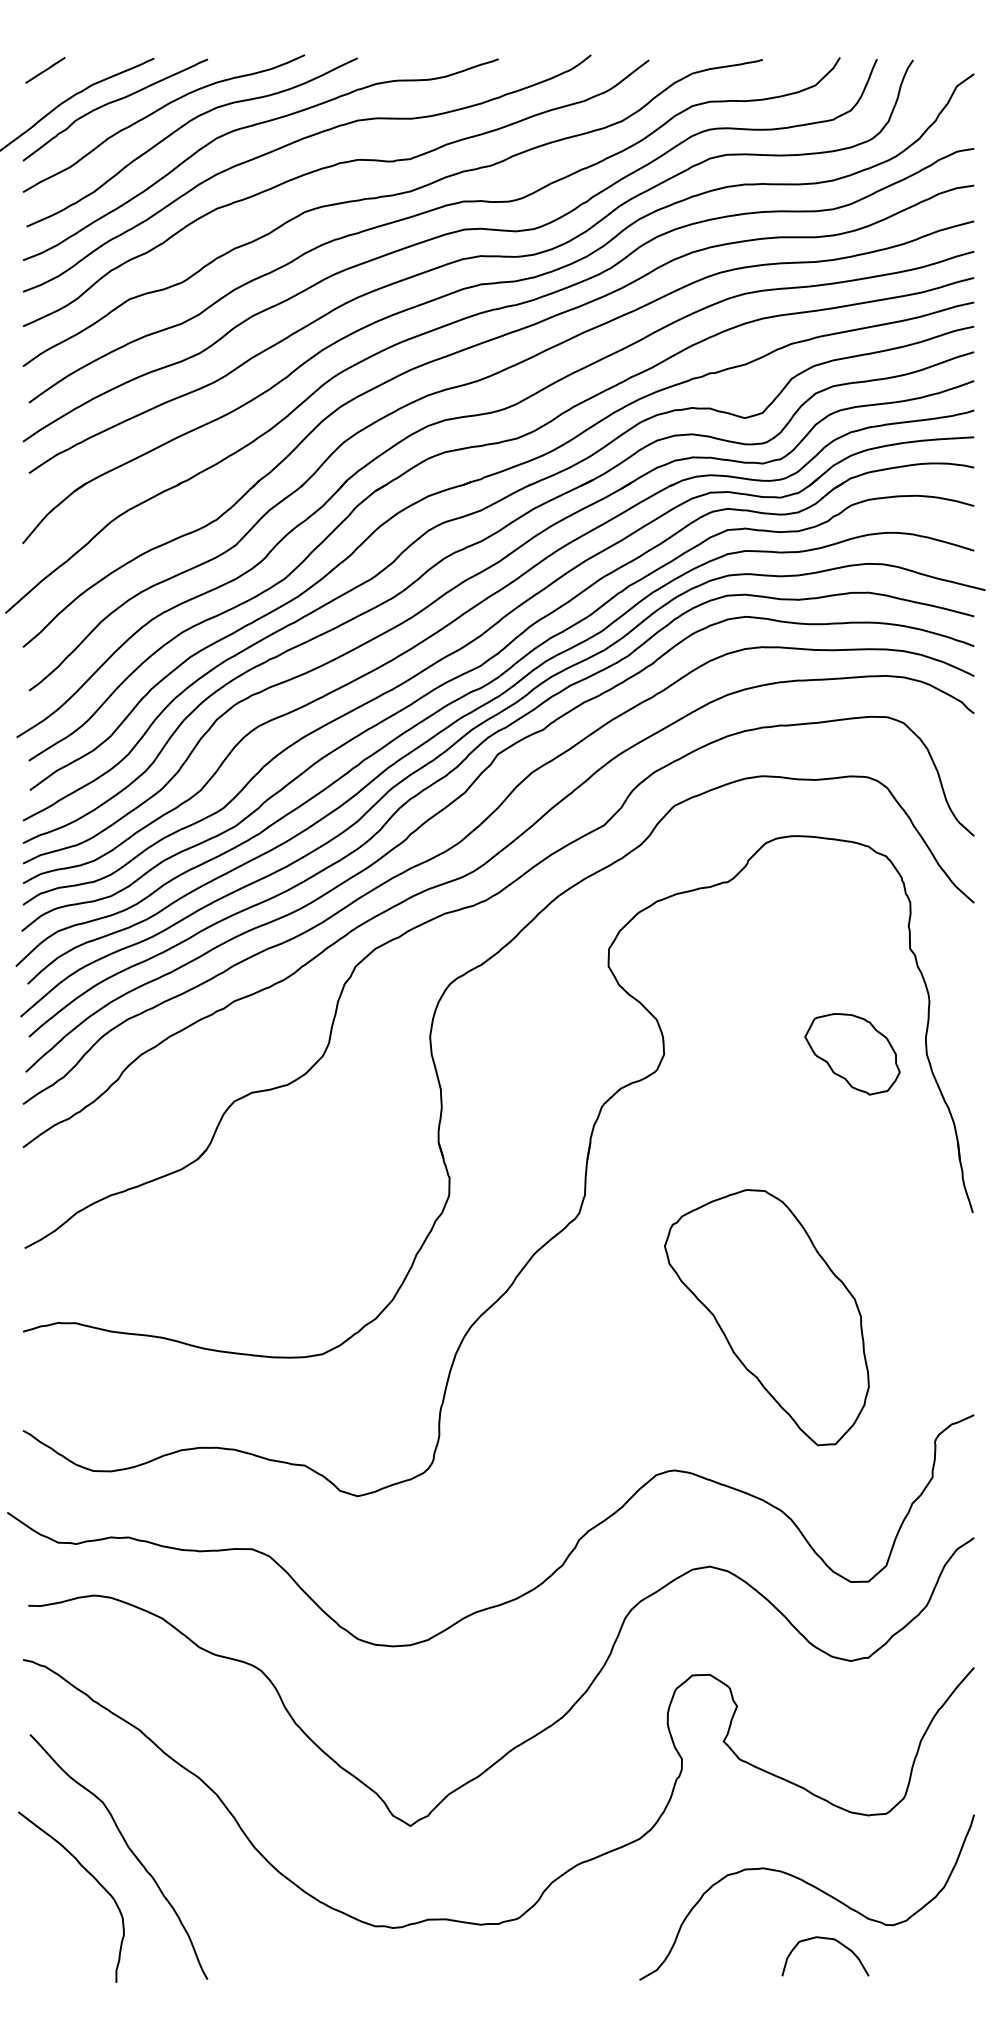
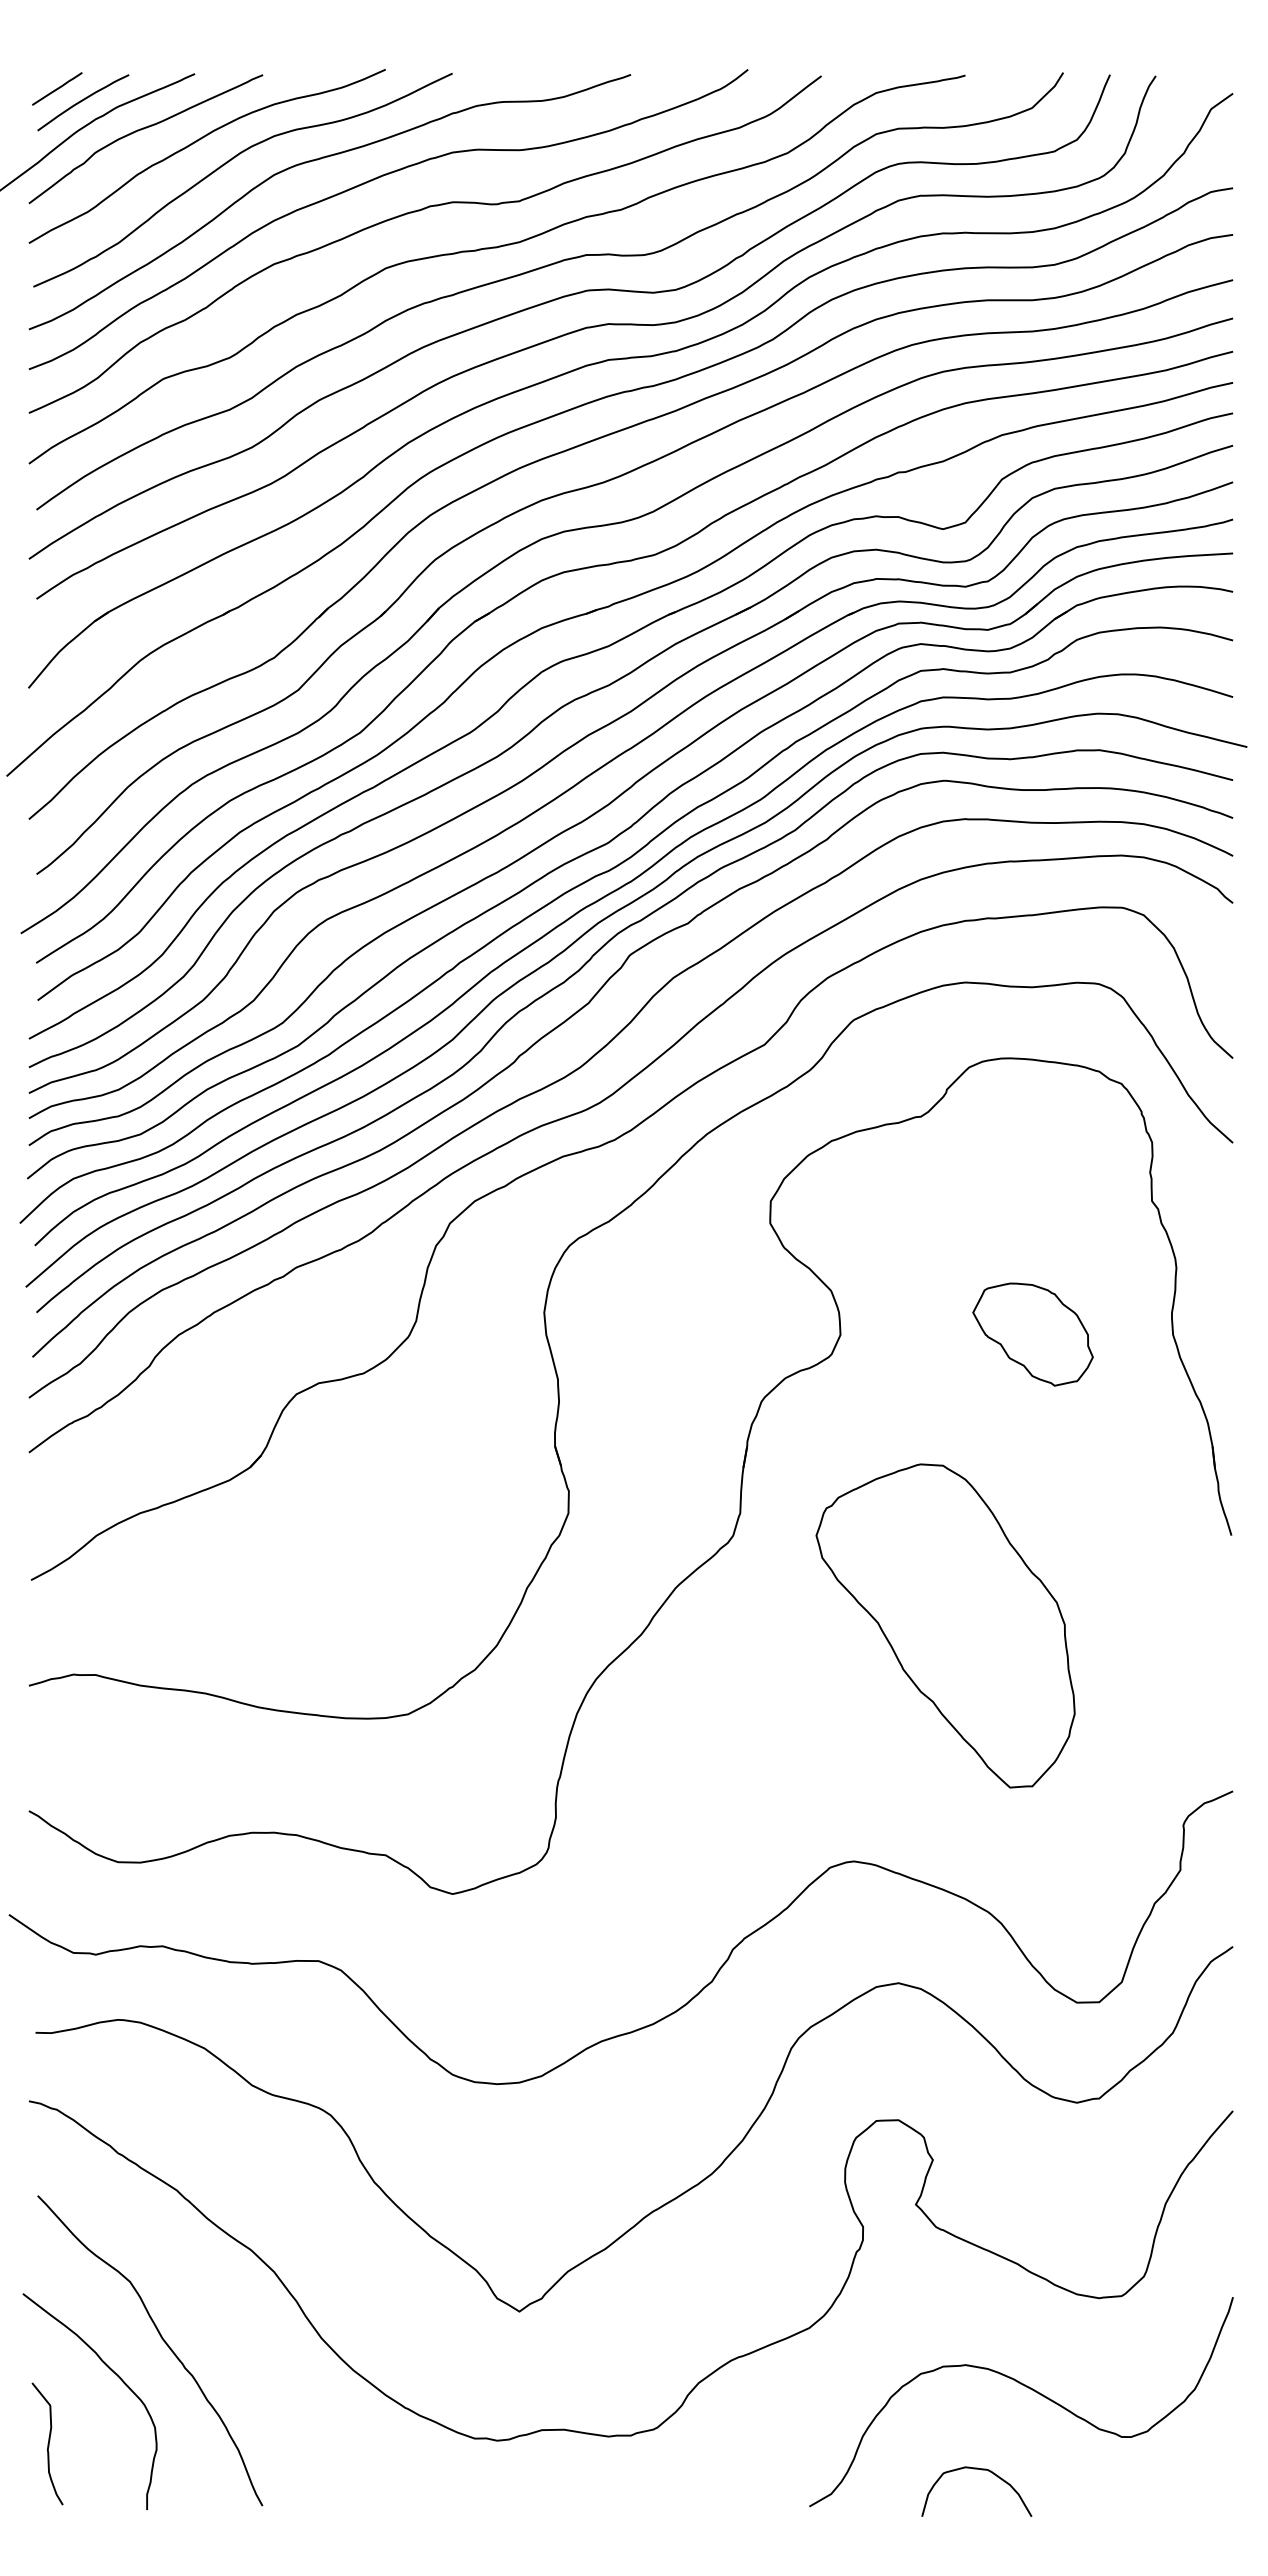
curve: (65, 80) -> (82, 101), added
part: (852, 1054) -> (1032, 1334), moved
part: (766, 1317) -> (945, 1625), moved
curve: (37, 1930) -> (47, 2443), added
curve: (829, 1939) -> (981, 2470), moved

